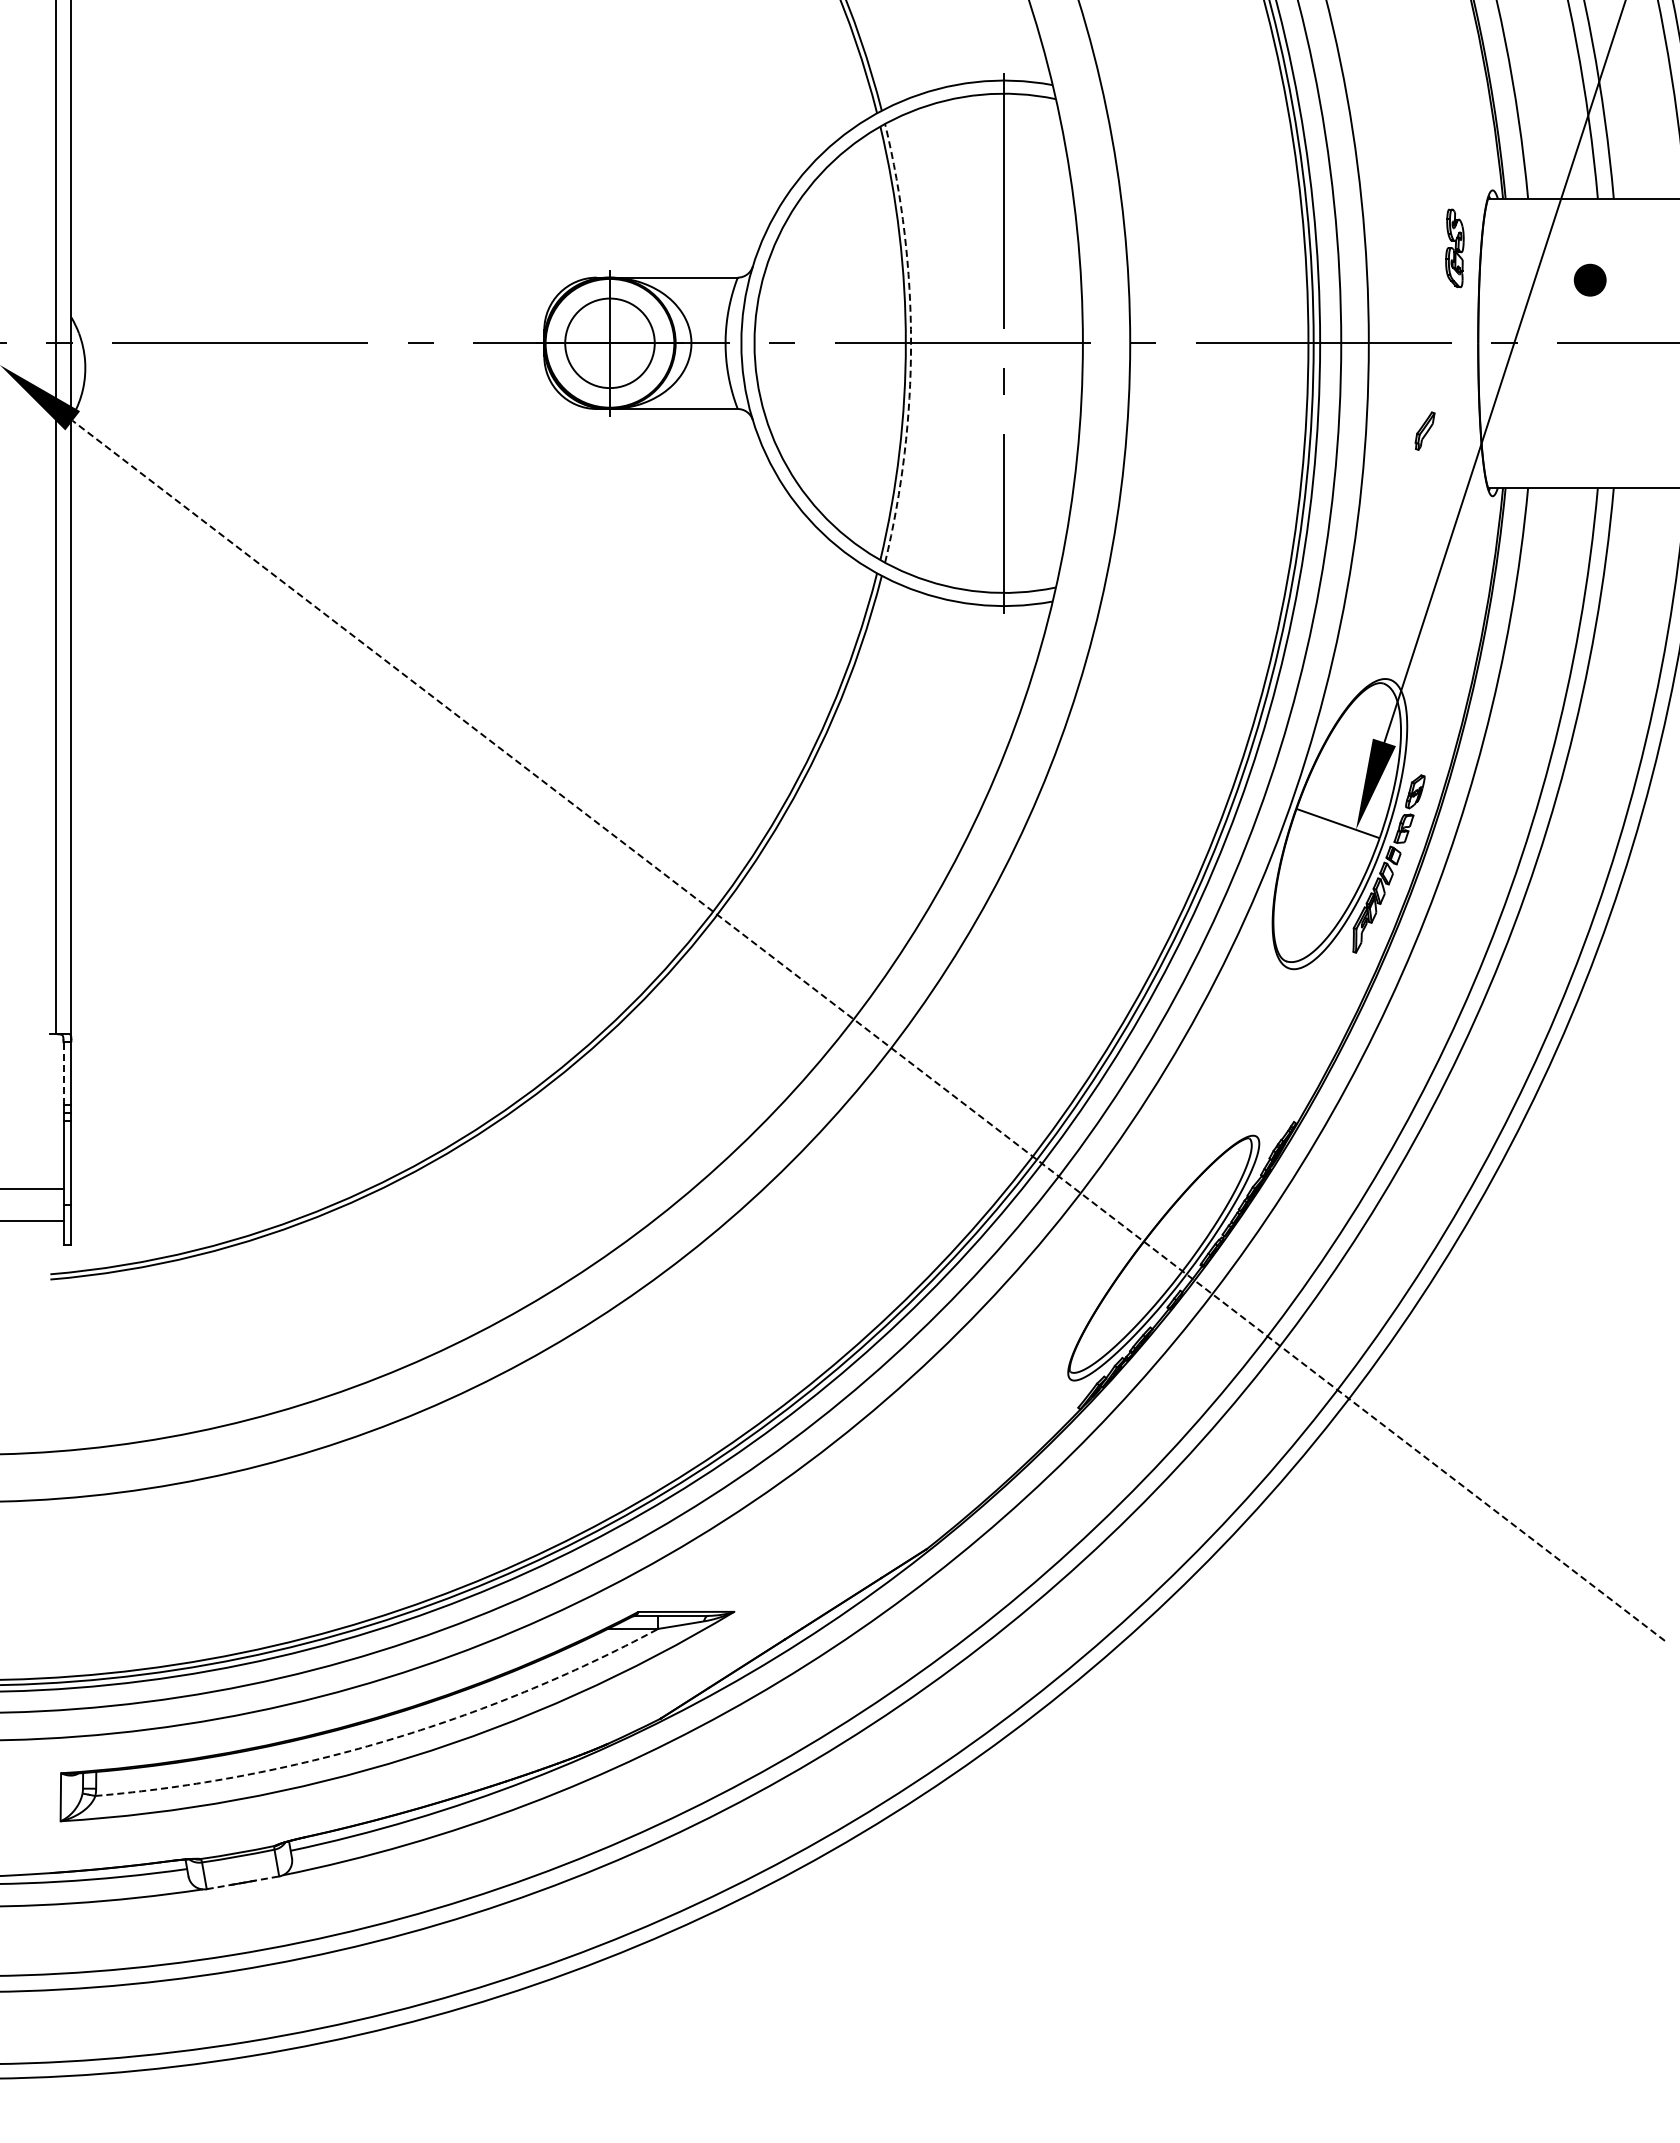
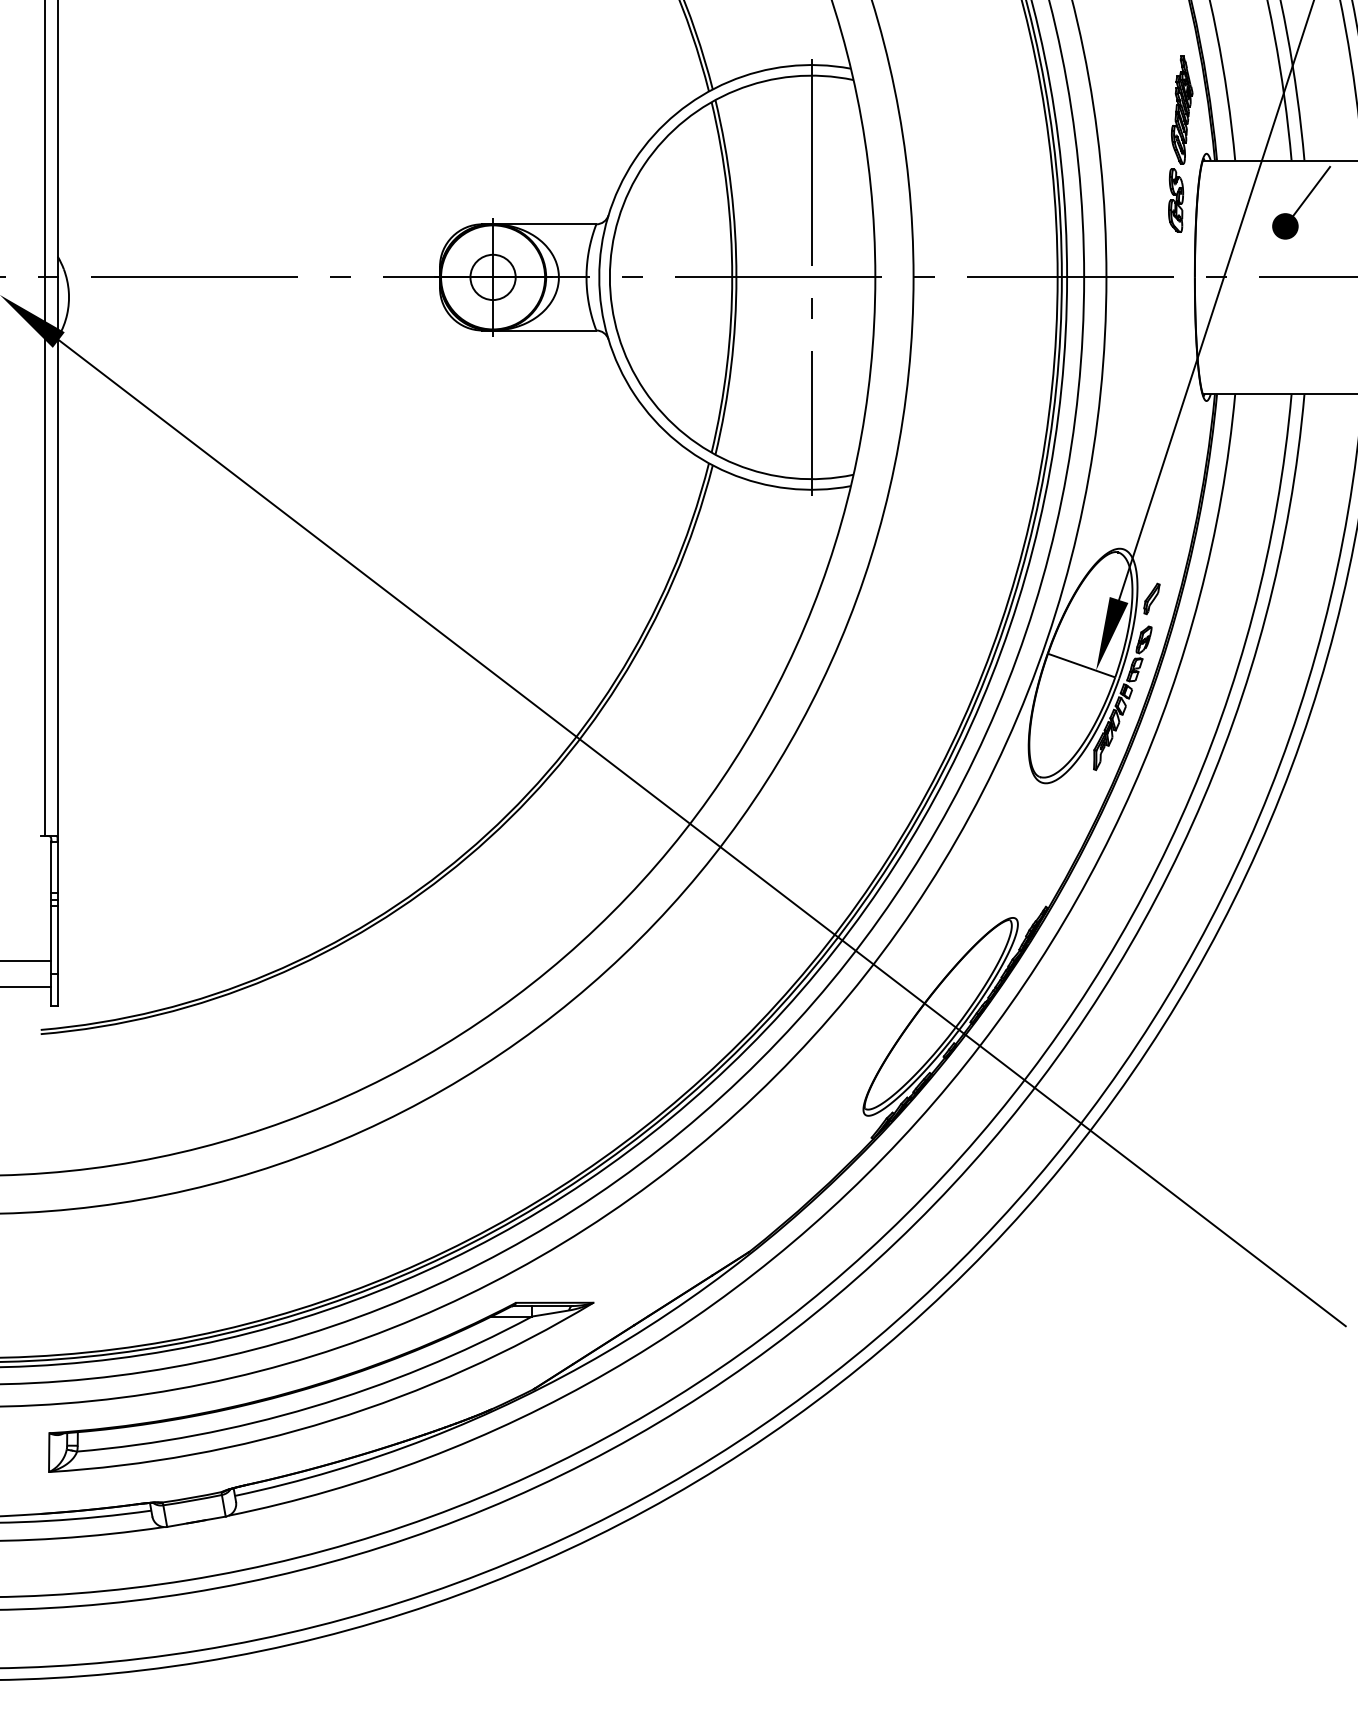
part: (1462, 136) -> (1182, 110), added
line: (1622, 236) -> (1311, 191), added
circle: (609, 343) -> (492, 277), size x0.62
arc: (911, 343) -> (736, 277), dashed -> solid
part: (1424, 430) -> (1151, 598), moved
line: (868, 1030) -> (702, 832), dashed -> solid
line: (63, 1073) -> (51, 867), dashed -> solid
arc: (385, 1741) -> (311, 1407), dashed -> solid
line: (242, 1882) -> (196, 1521), dashed -> solid

